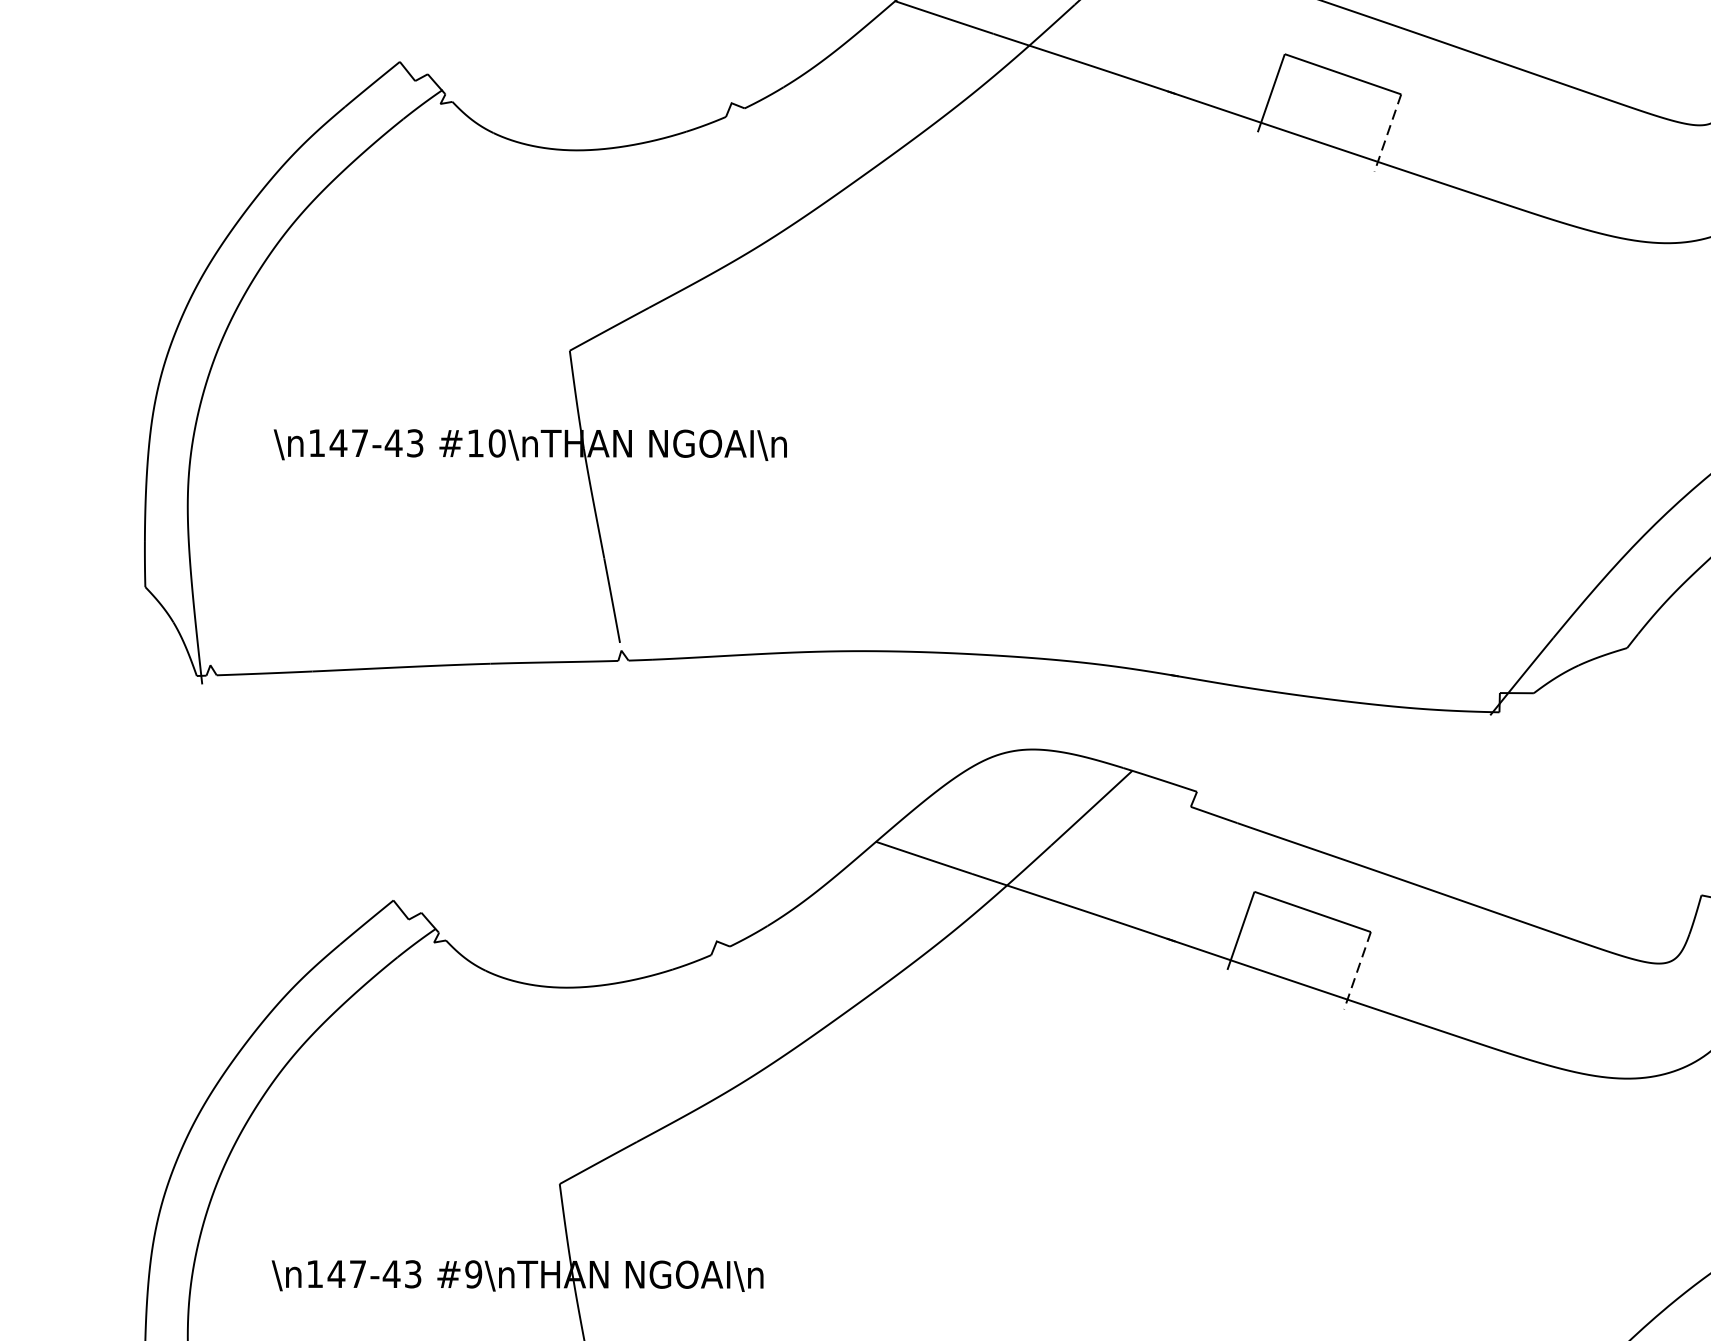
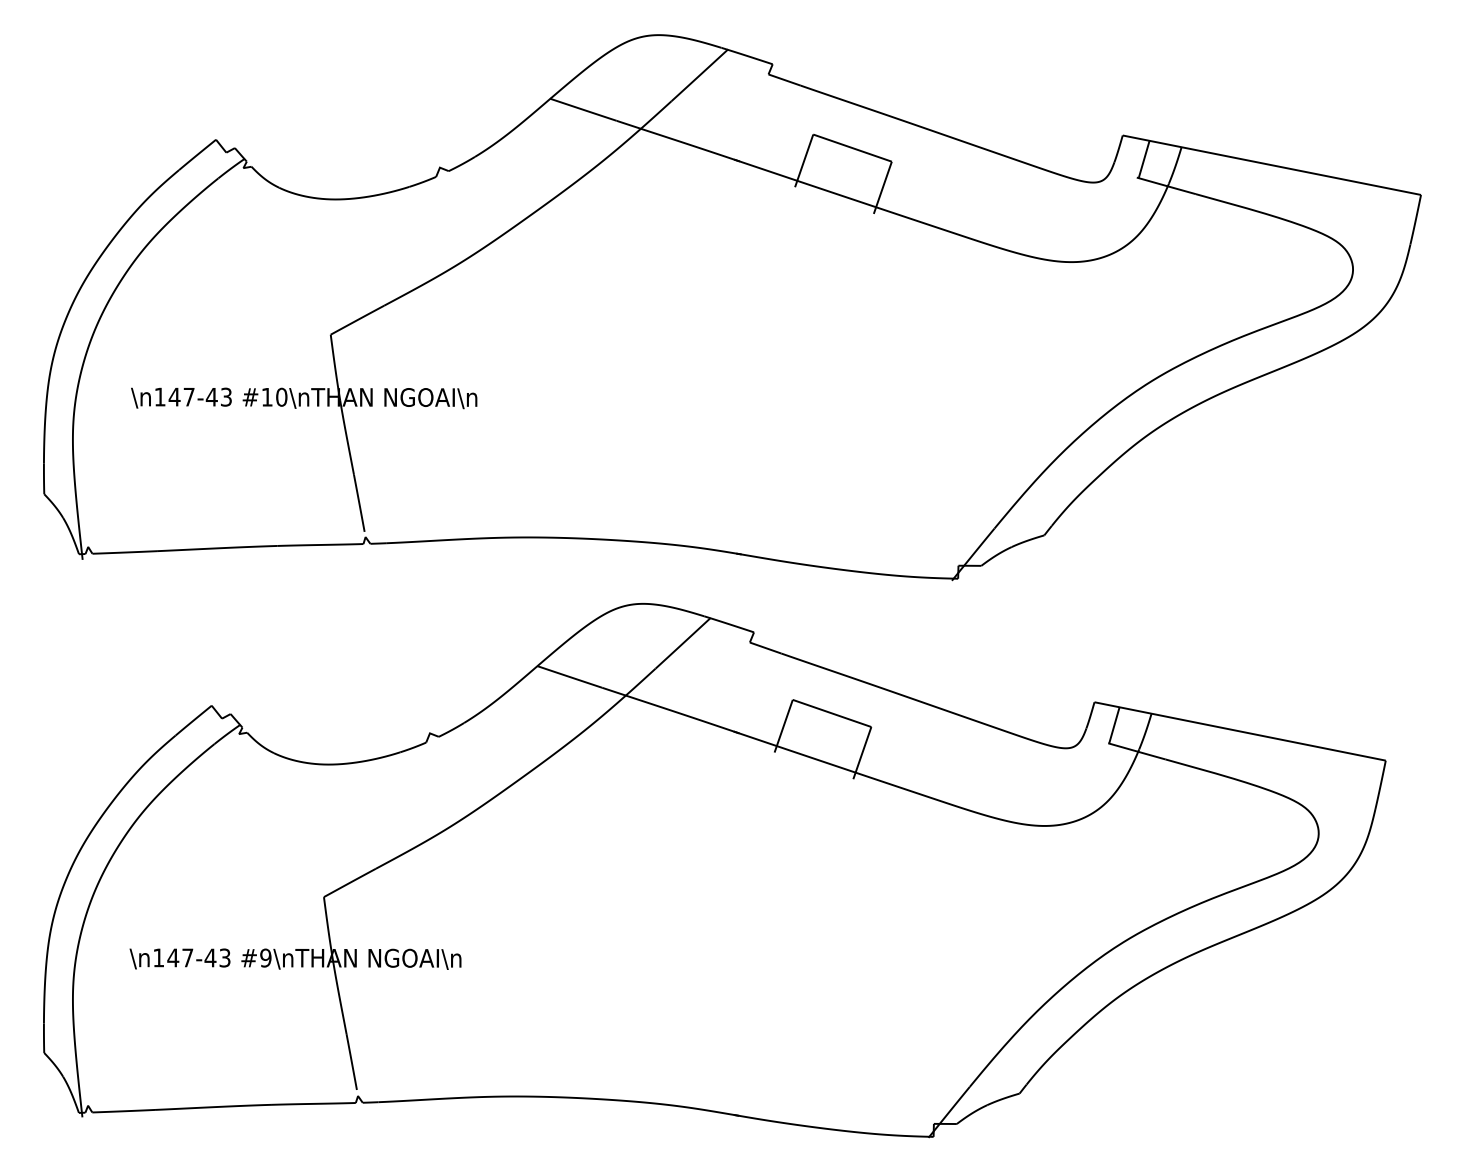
line: (1387, 132) -> (882, 187), dashed -> solid
line: (1357, 971) -> (862, 753), dashed -> solid

